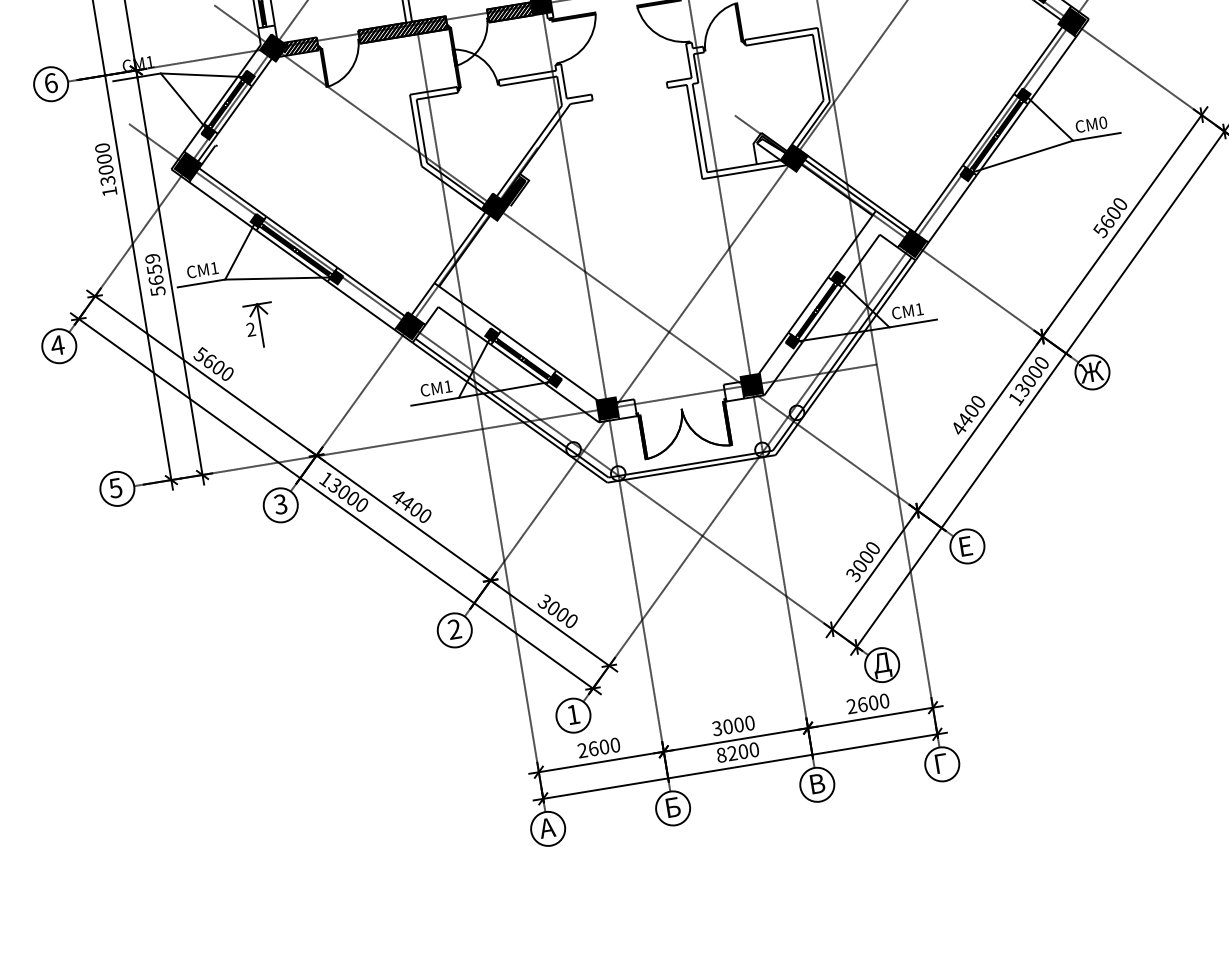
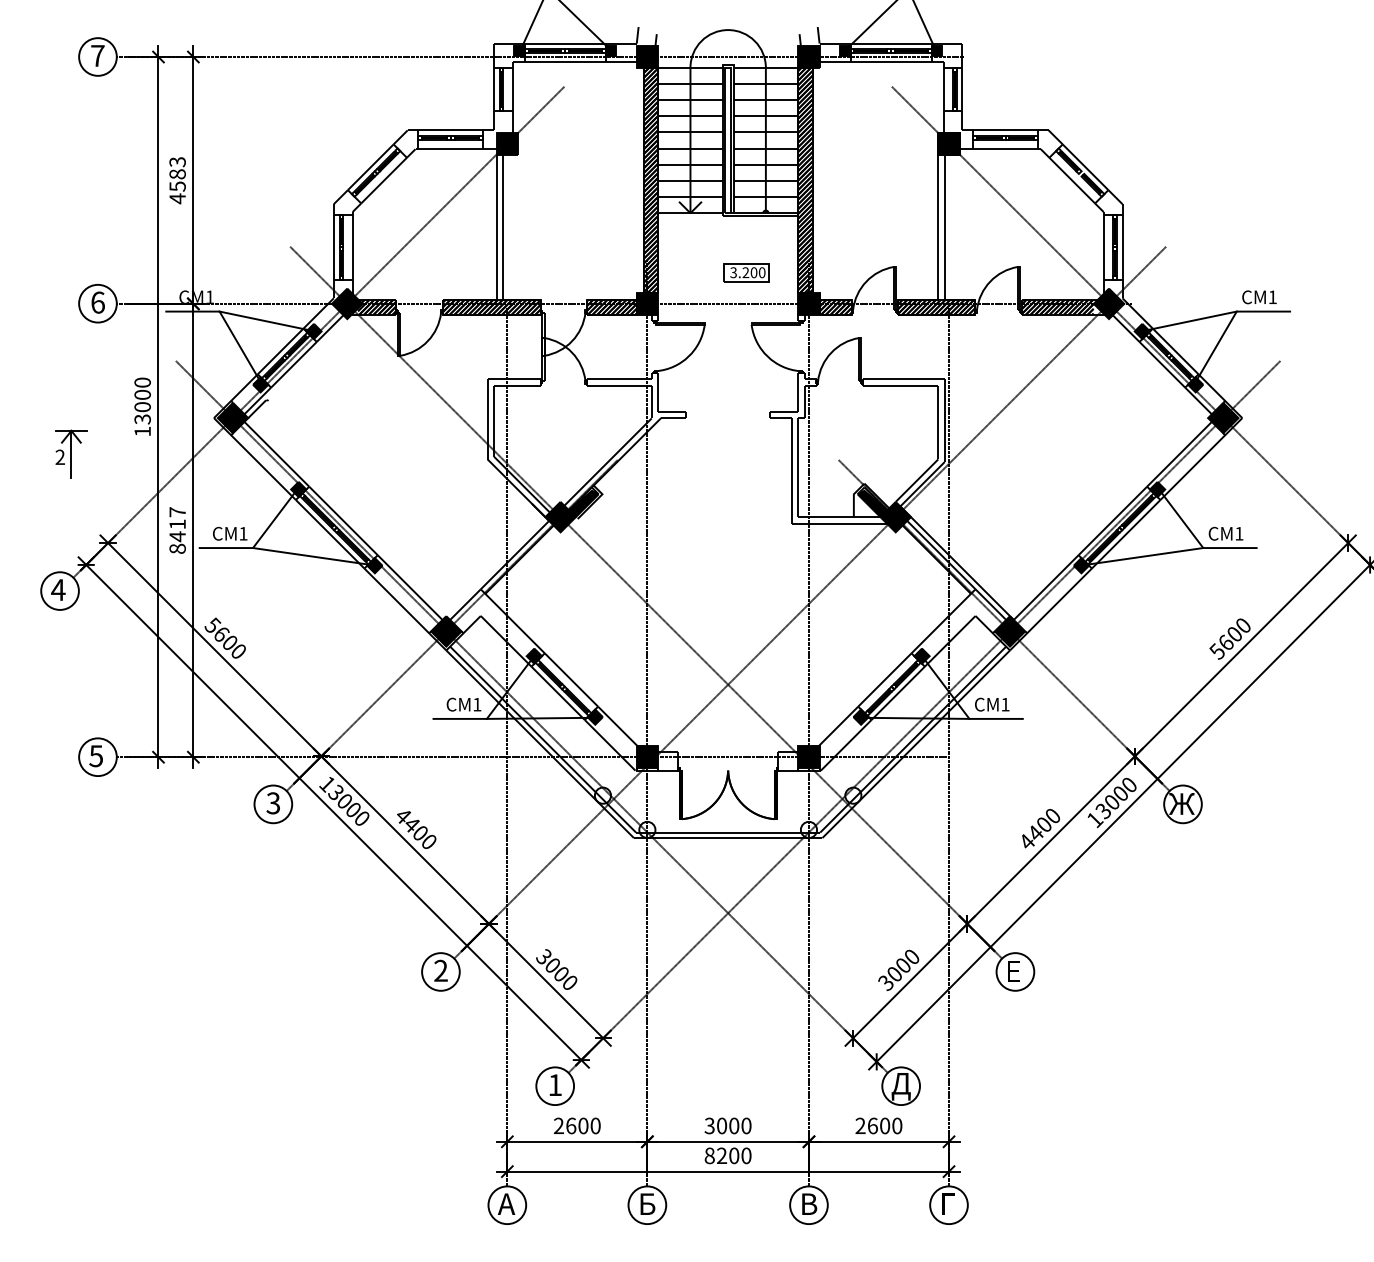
text: (1103, 122) -> (1239, 533), 0 -> 1
fill: (771, 149) -> (872, 503), added
text: (155, 274) -> (177, 530), 5659 -> 8417
part: (260, 324) -> (71, 453), moved

